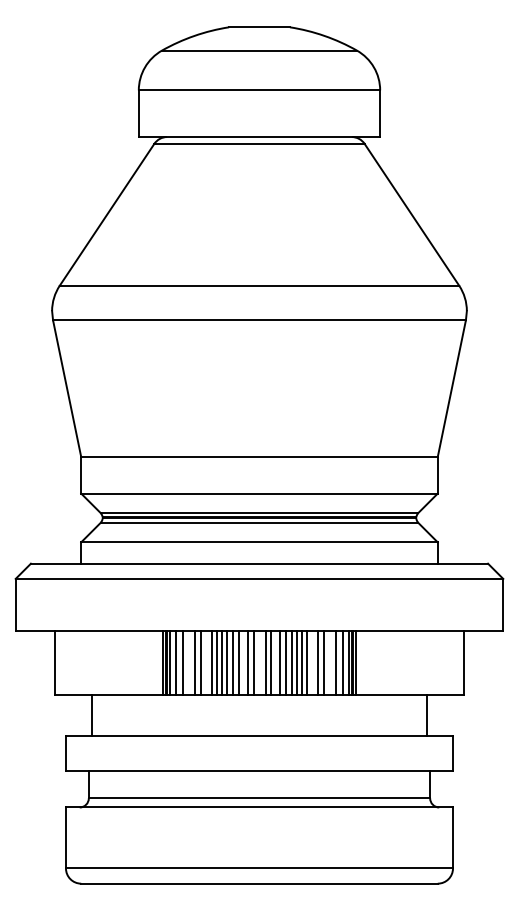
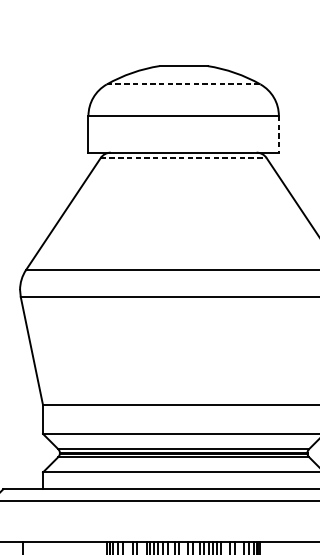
line: (259, 50) -> (183, 84), solid -> dashed
line: (380, 114) -> (279, 134), solid -> dashed
line: (259, 143) -> (183, 157), solid -> dashed

